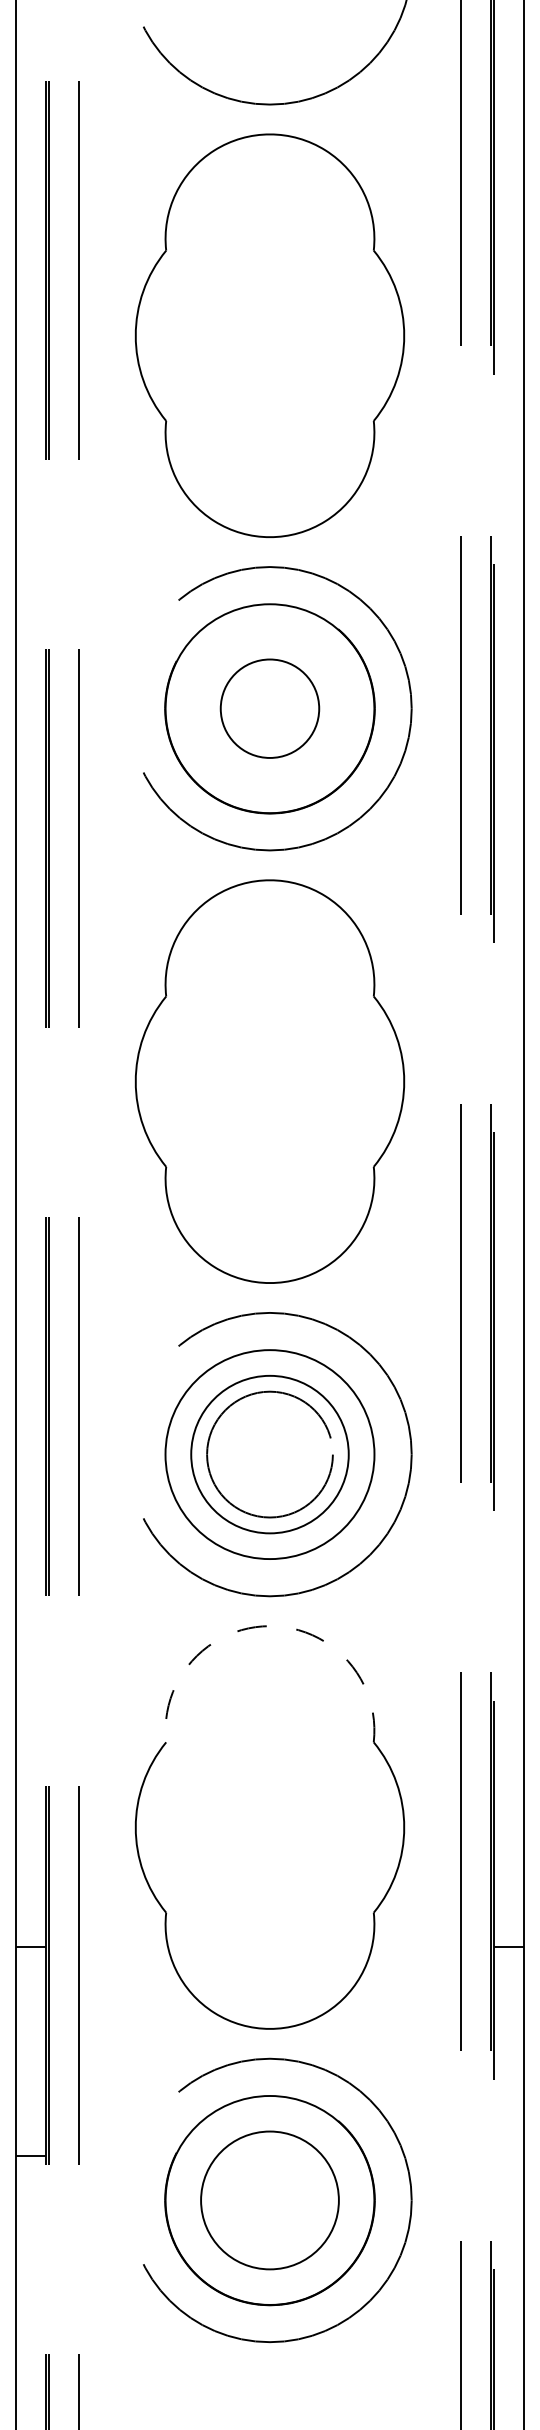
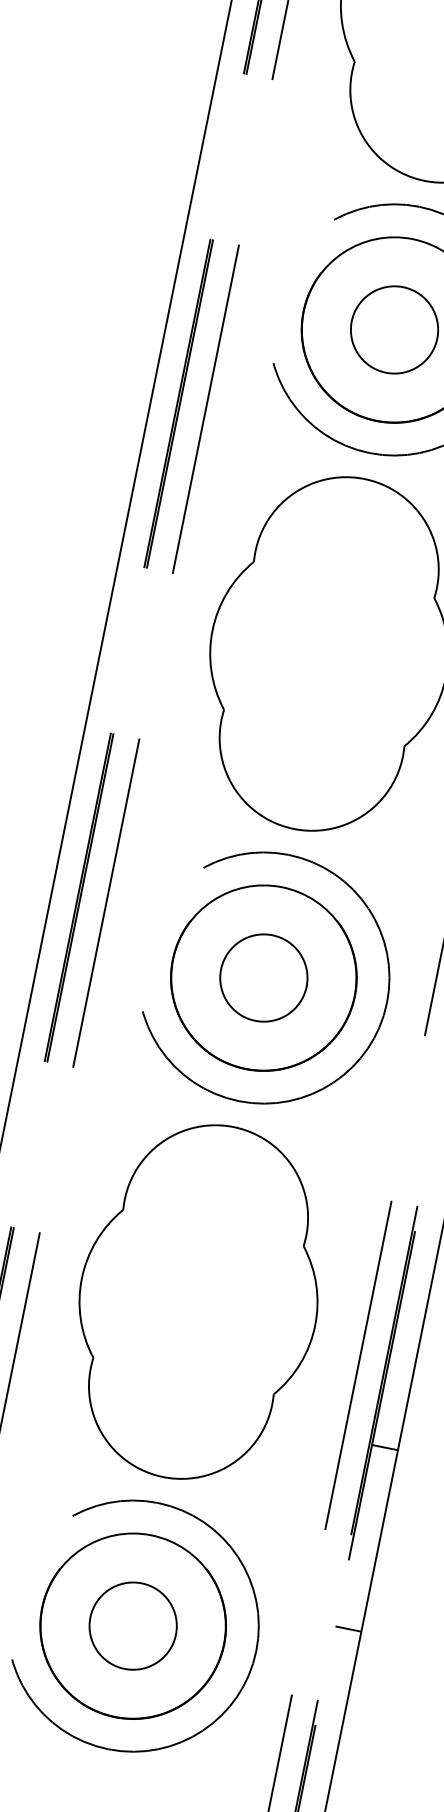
circle: (269, 1454) -> (263, 977), size x0.62
circle: (269, 1454) -> (263, 977), size x1.67
arc: (269, 1626) -> (233, 1127), dashed -> solid
line: (508, 2155) -> (348, 1628), added
circle: (269, 2200) -> (132, 1626), size x0.71

